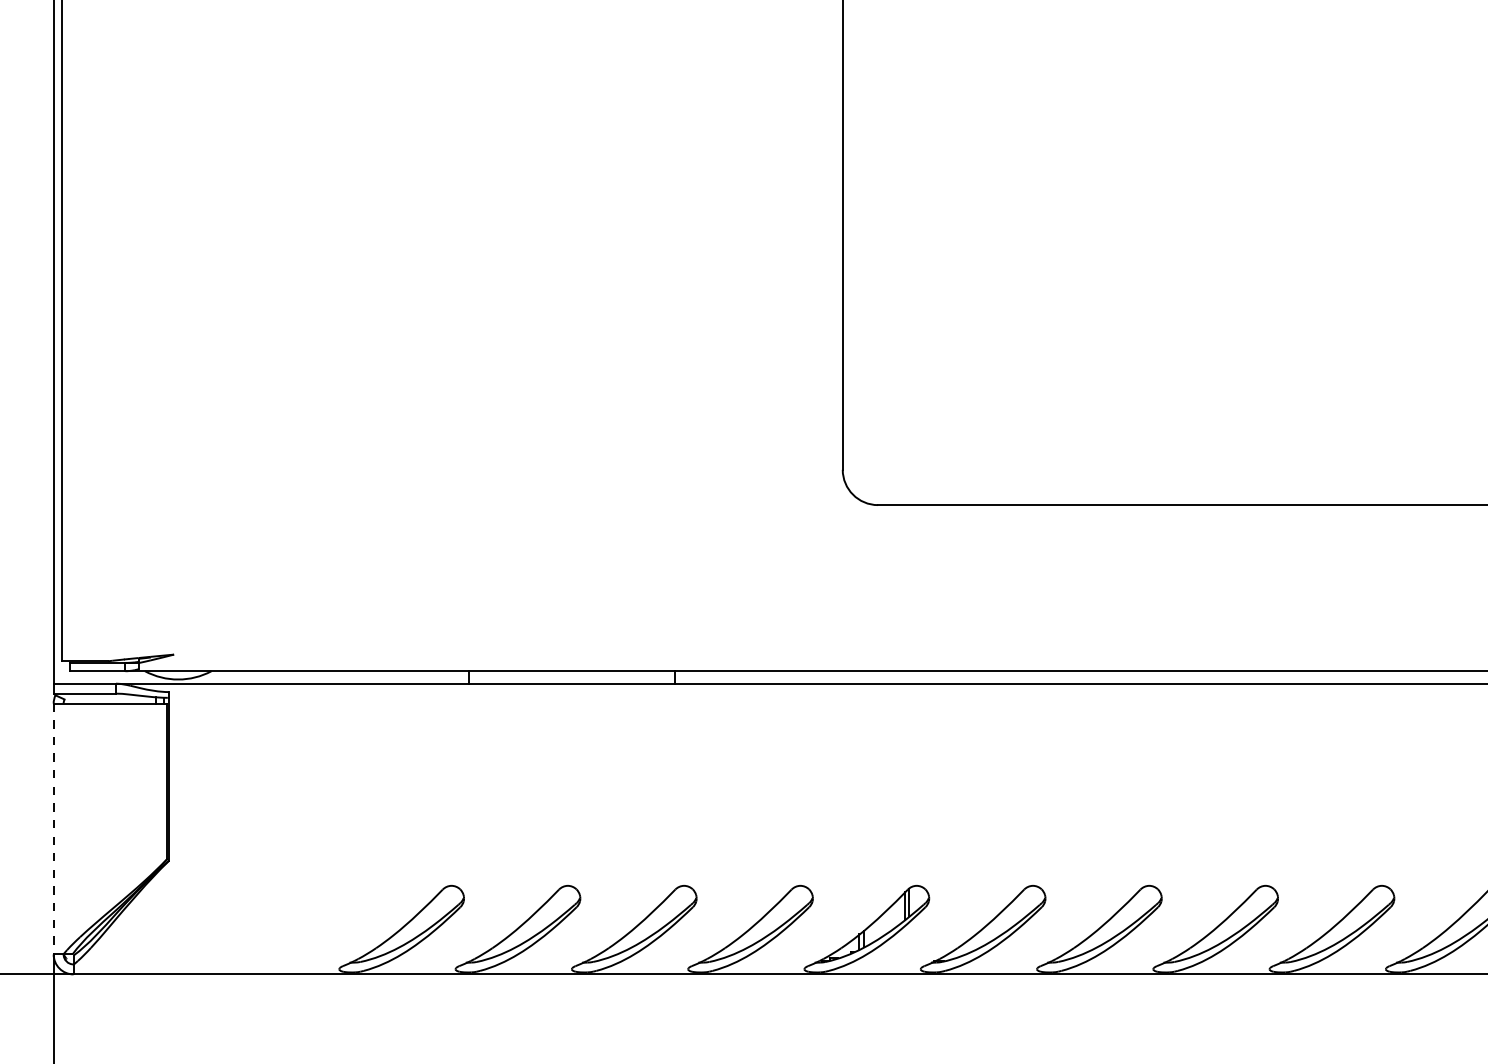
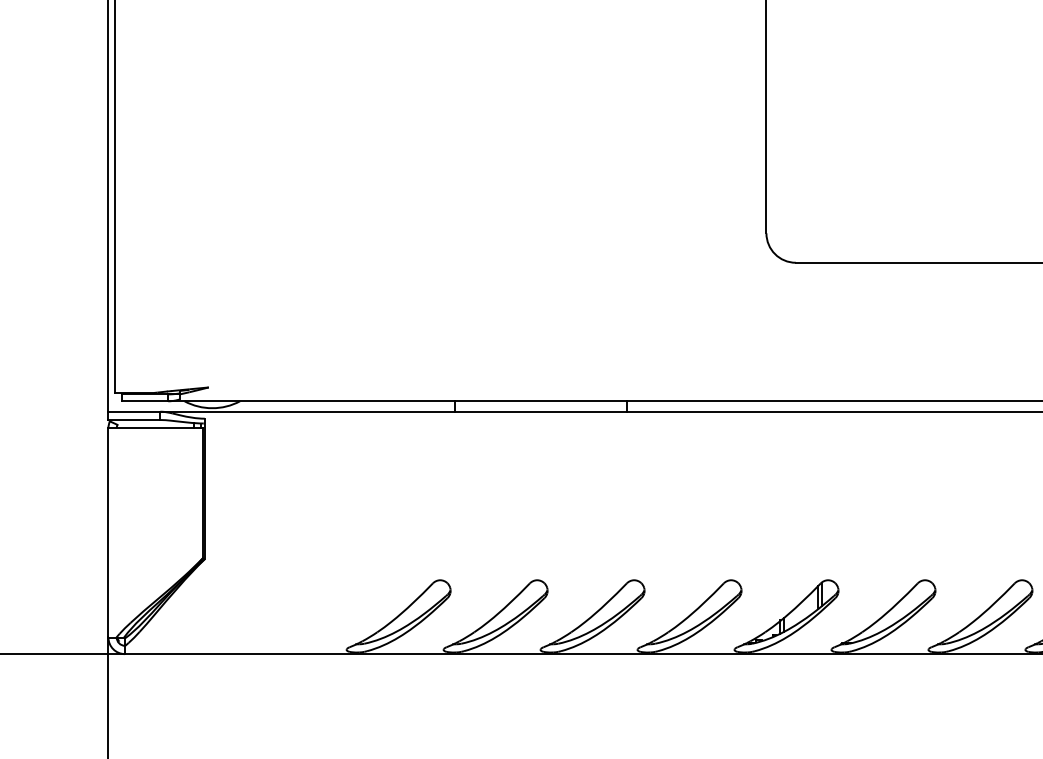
line: (53, 829) -> (108, 533), dashed -> solid

